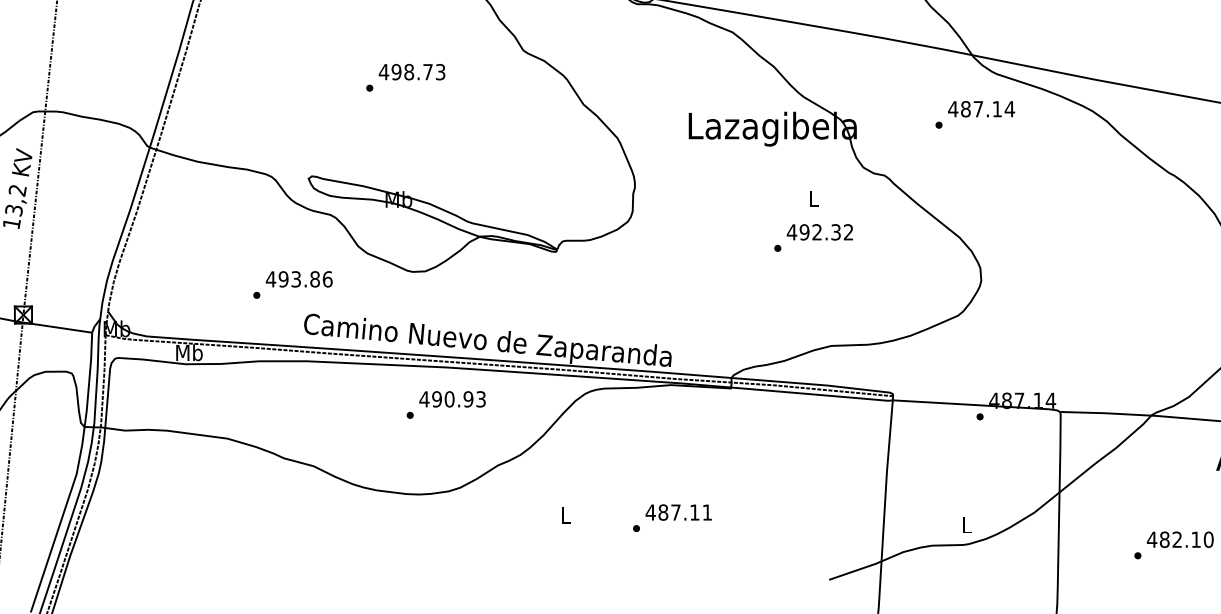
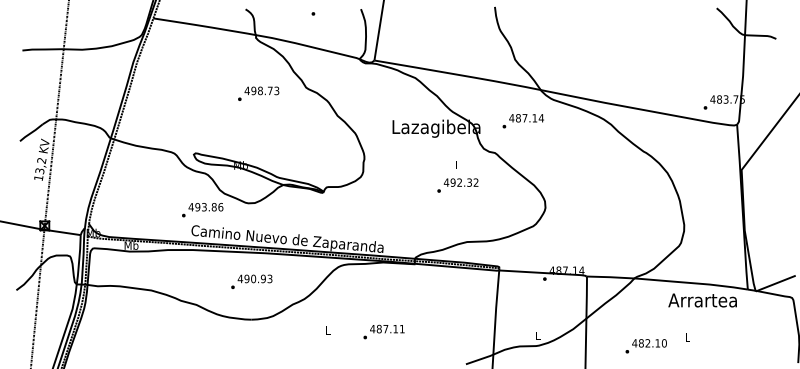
text: (405, 77) -> (258, 93), moved
text: (973, 115) -> (522, 121), moved
text: (292, 285) -> (202, 210), moved
text: (445, 404) -> (251, 281), moved

